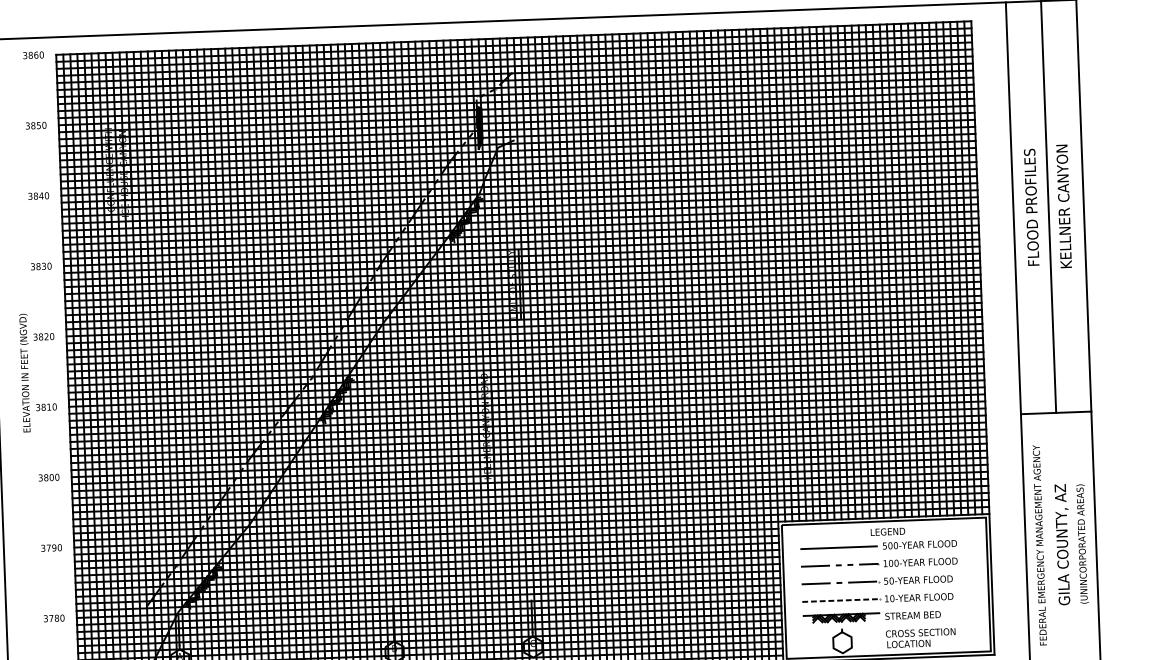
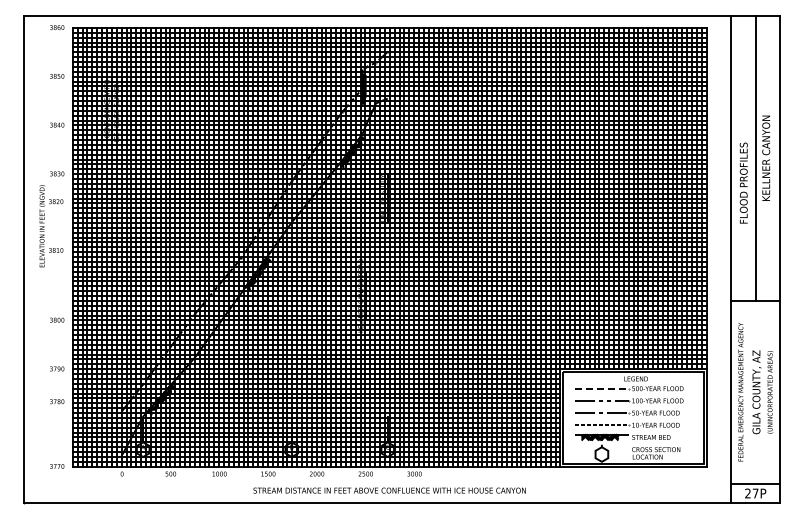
text: (1031, 206) -> (743, 182), moved
text: (38, 372) -> (51, 226), moved
line: (839, 547) -> (602, 388), solid -> dashed
text: (54, 618) -> (57, 401), moved

